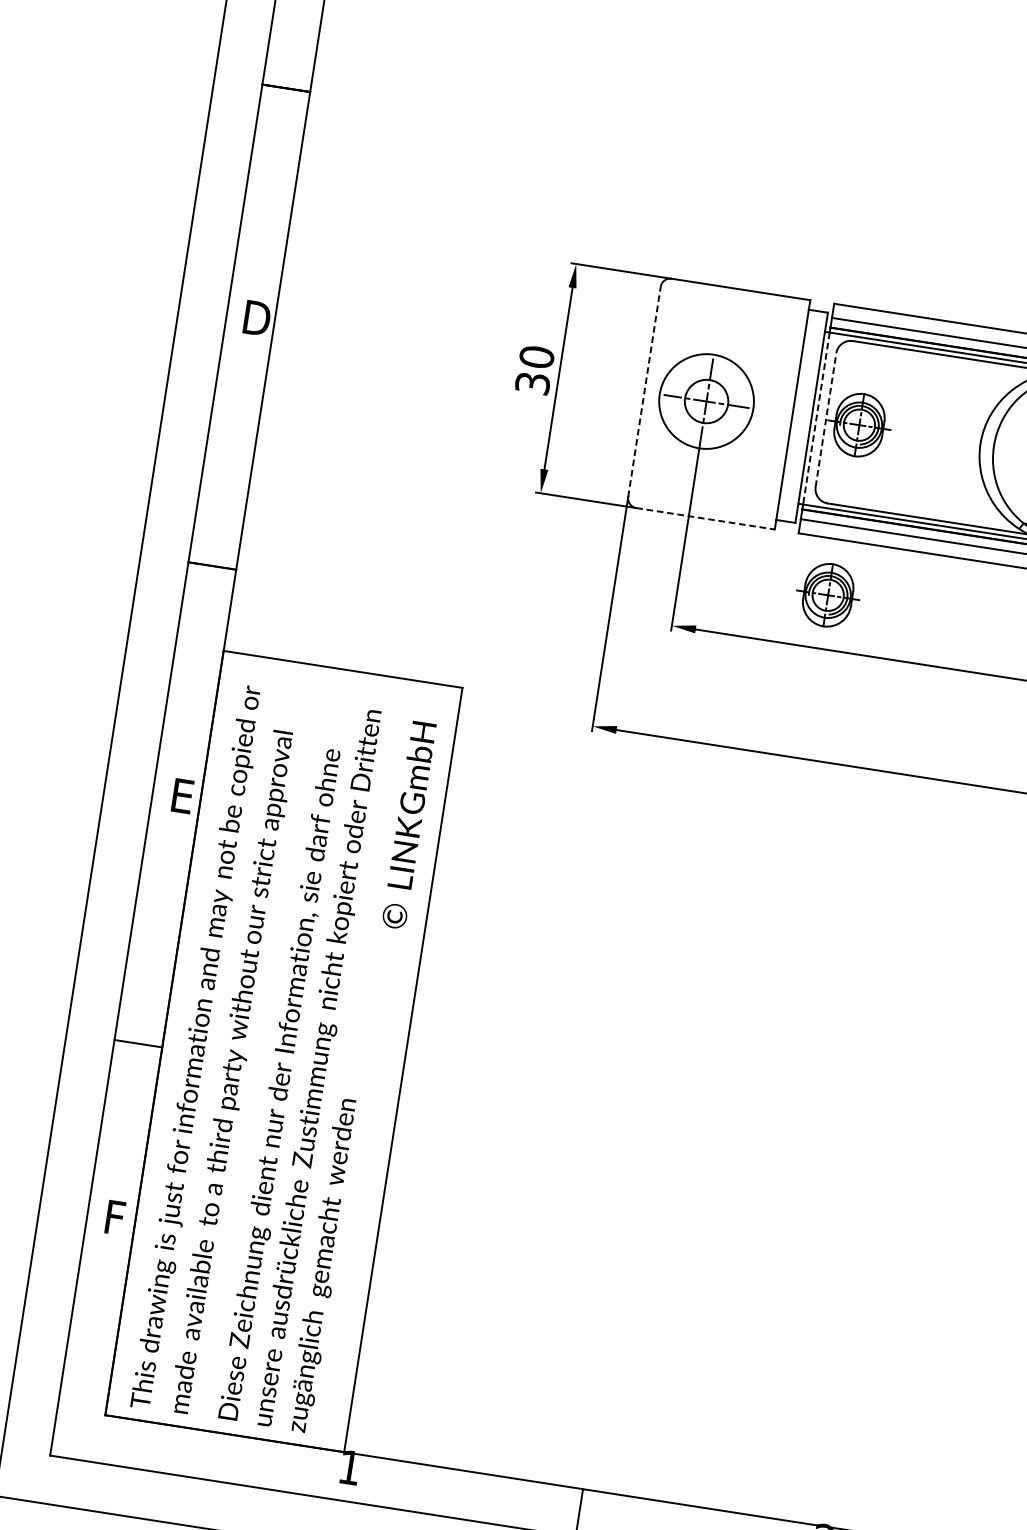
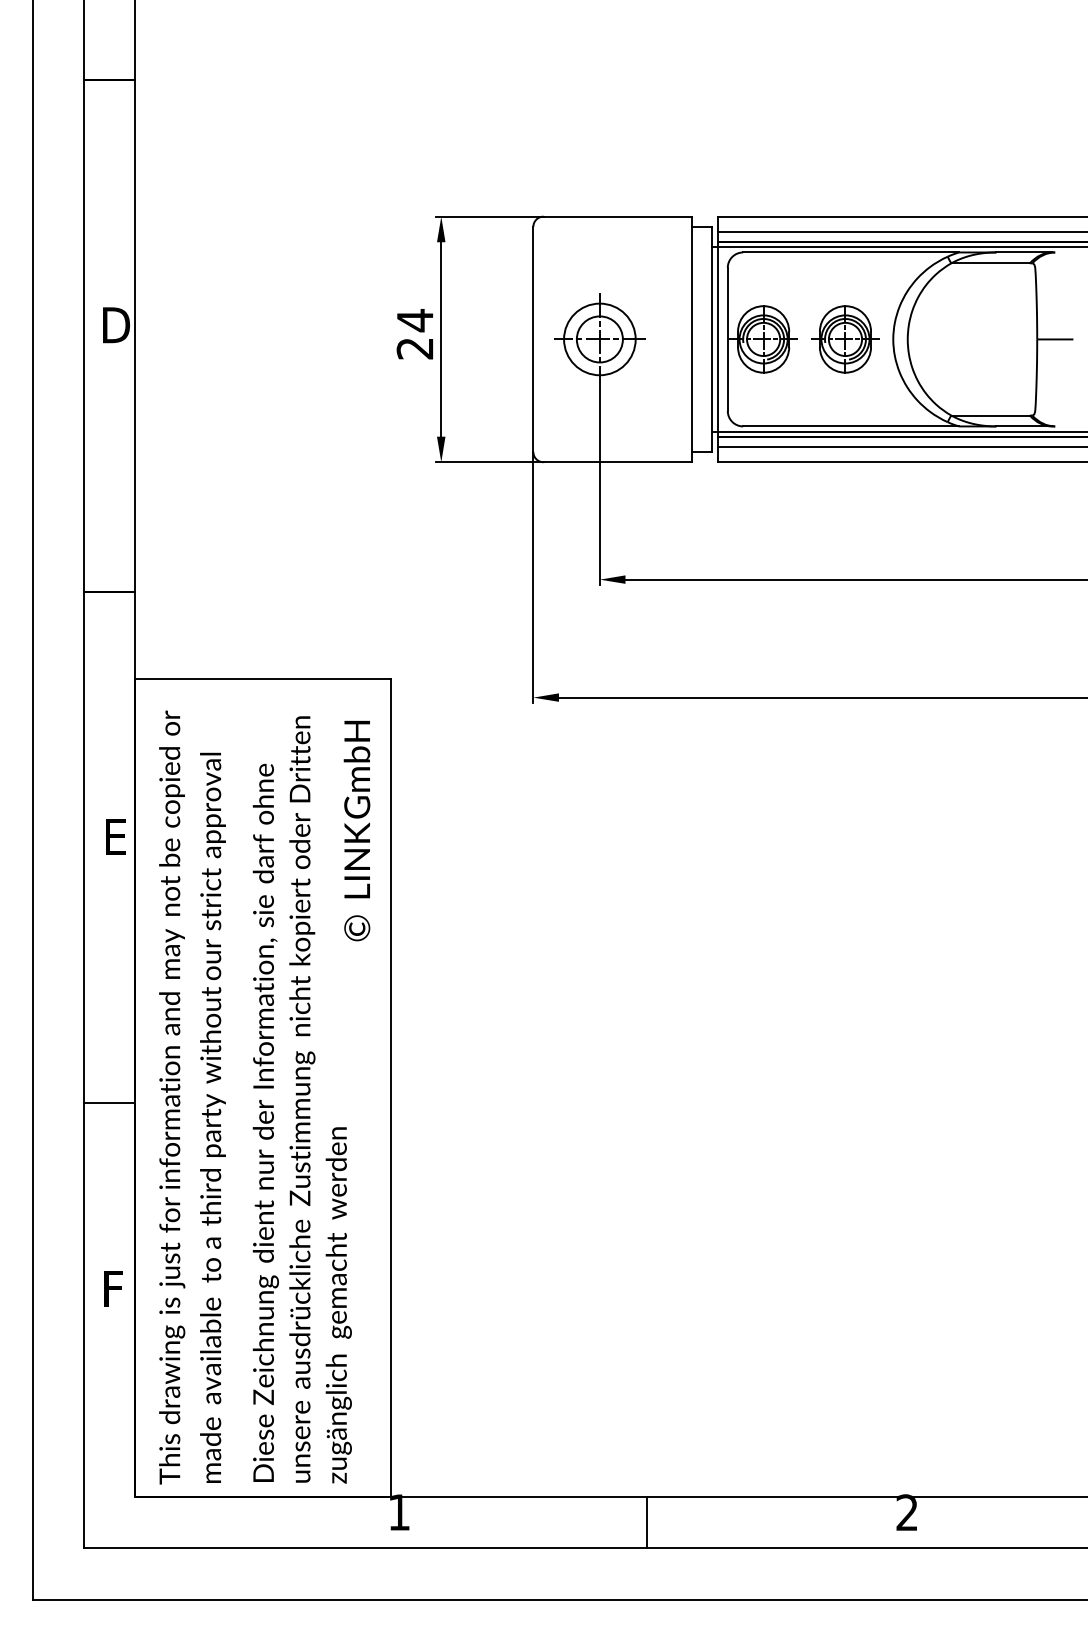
text: (534, 370) -> (414, 334), 30 -> 24
line: (644, 391) -> (533, 339), dashed -> solid
circle: (706, 401) -> (599, 339), size x0.71
line: (816, 418) -> (717, 339), dashed -> solid
line: (825, 420) -> (727, 339), dashed -> solid
line: (706, 519) -> (618, 462), dashed -> solid
part: (828, 595) -> (845, 339), moved

